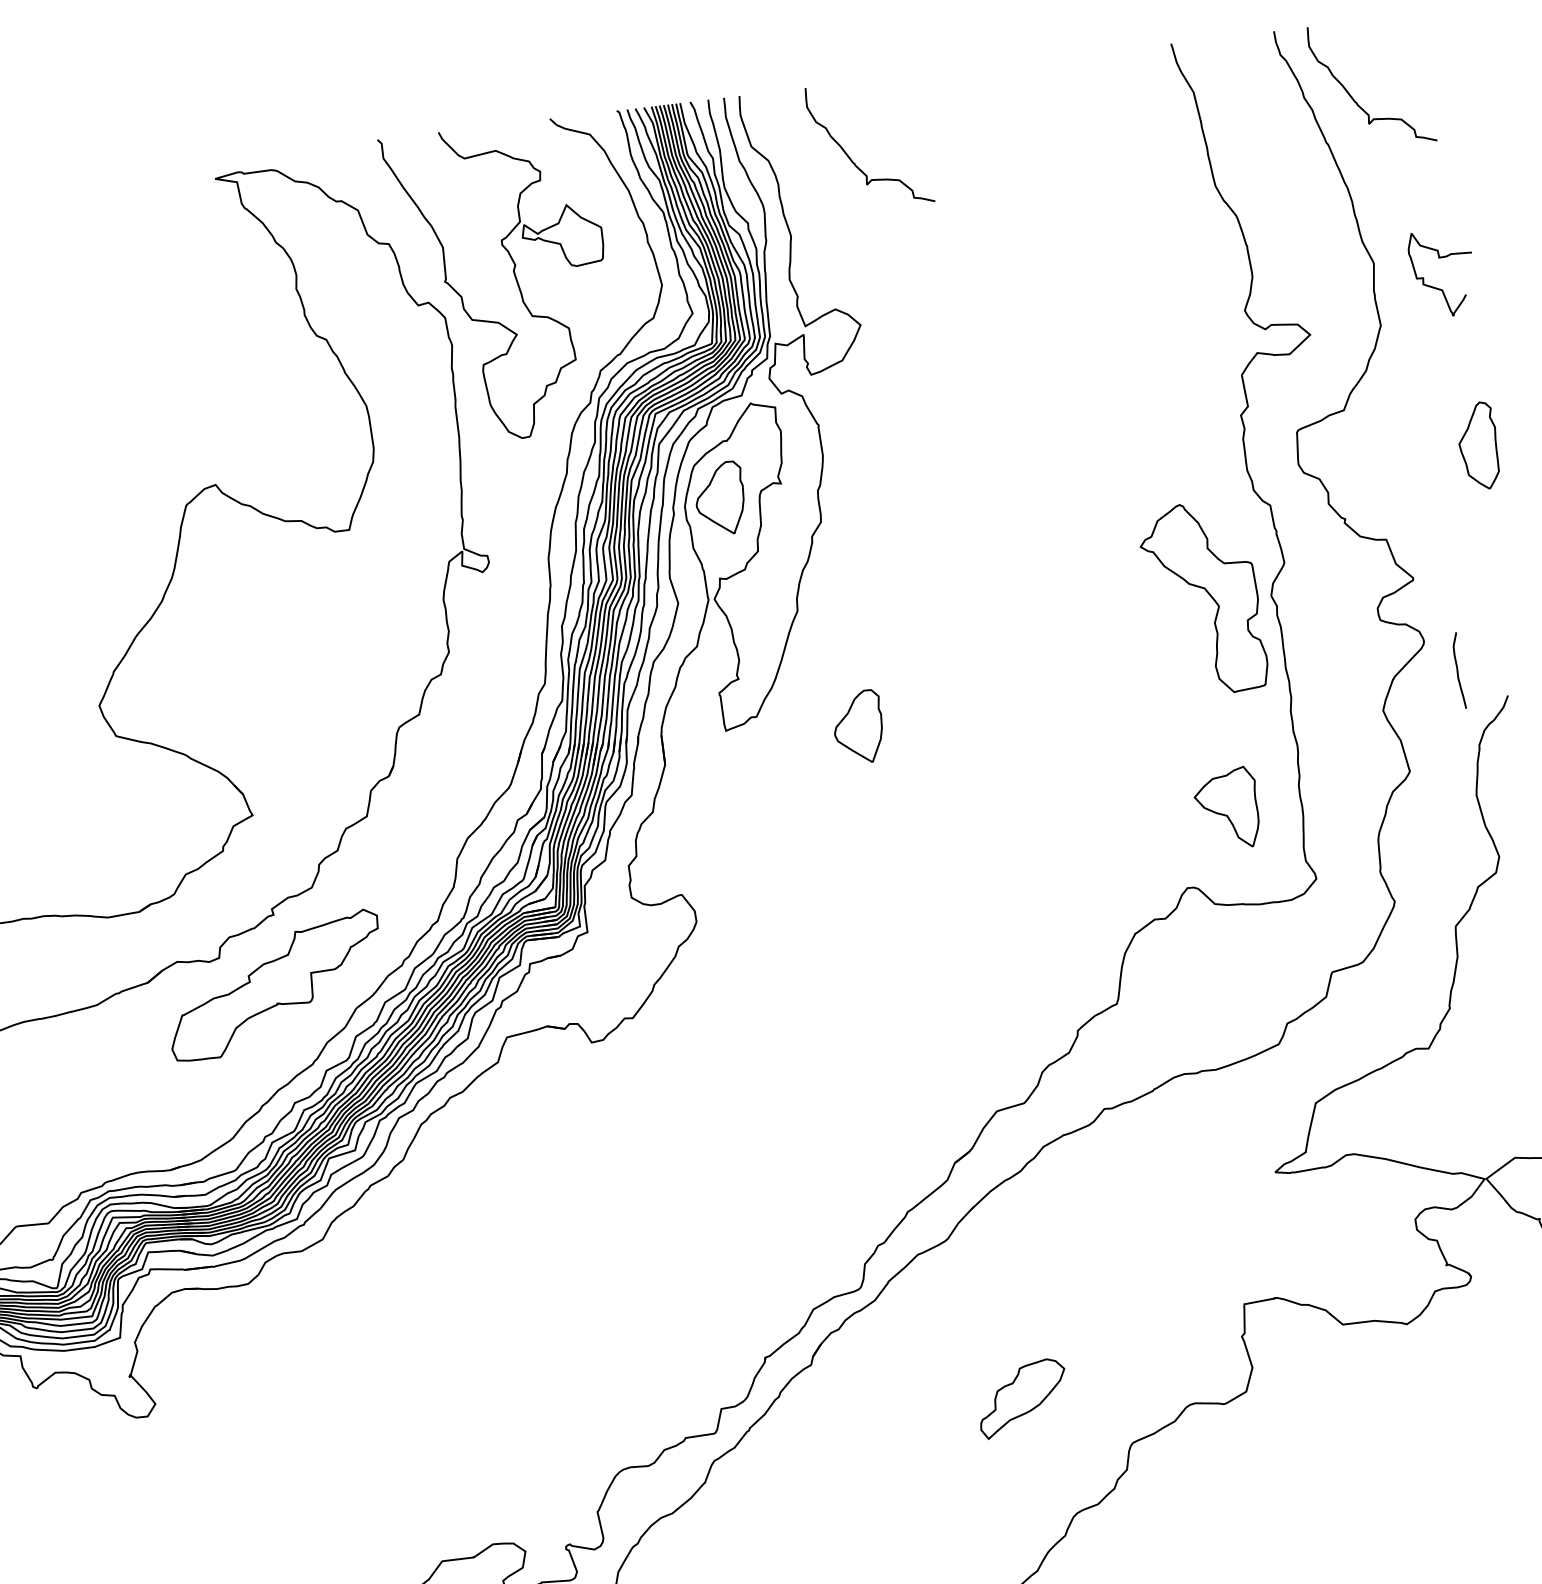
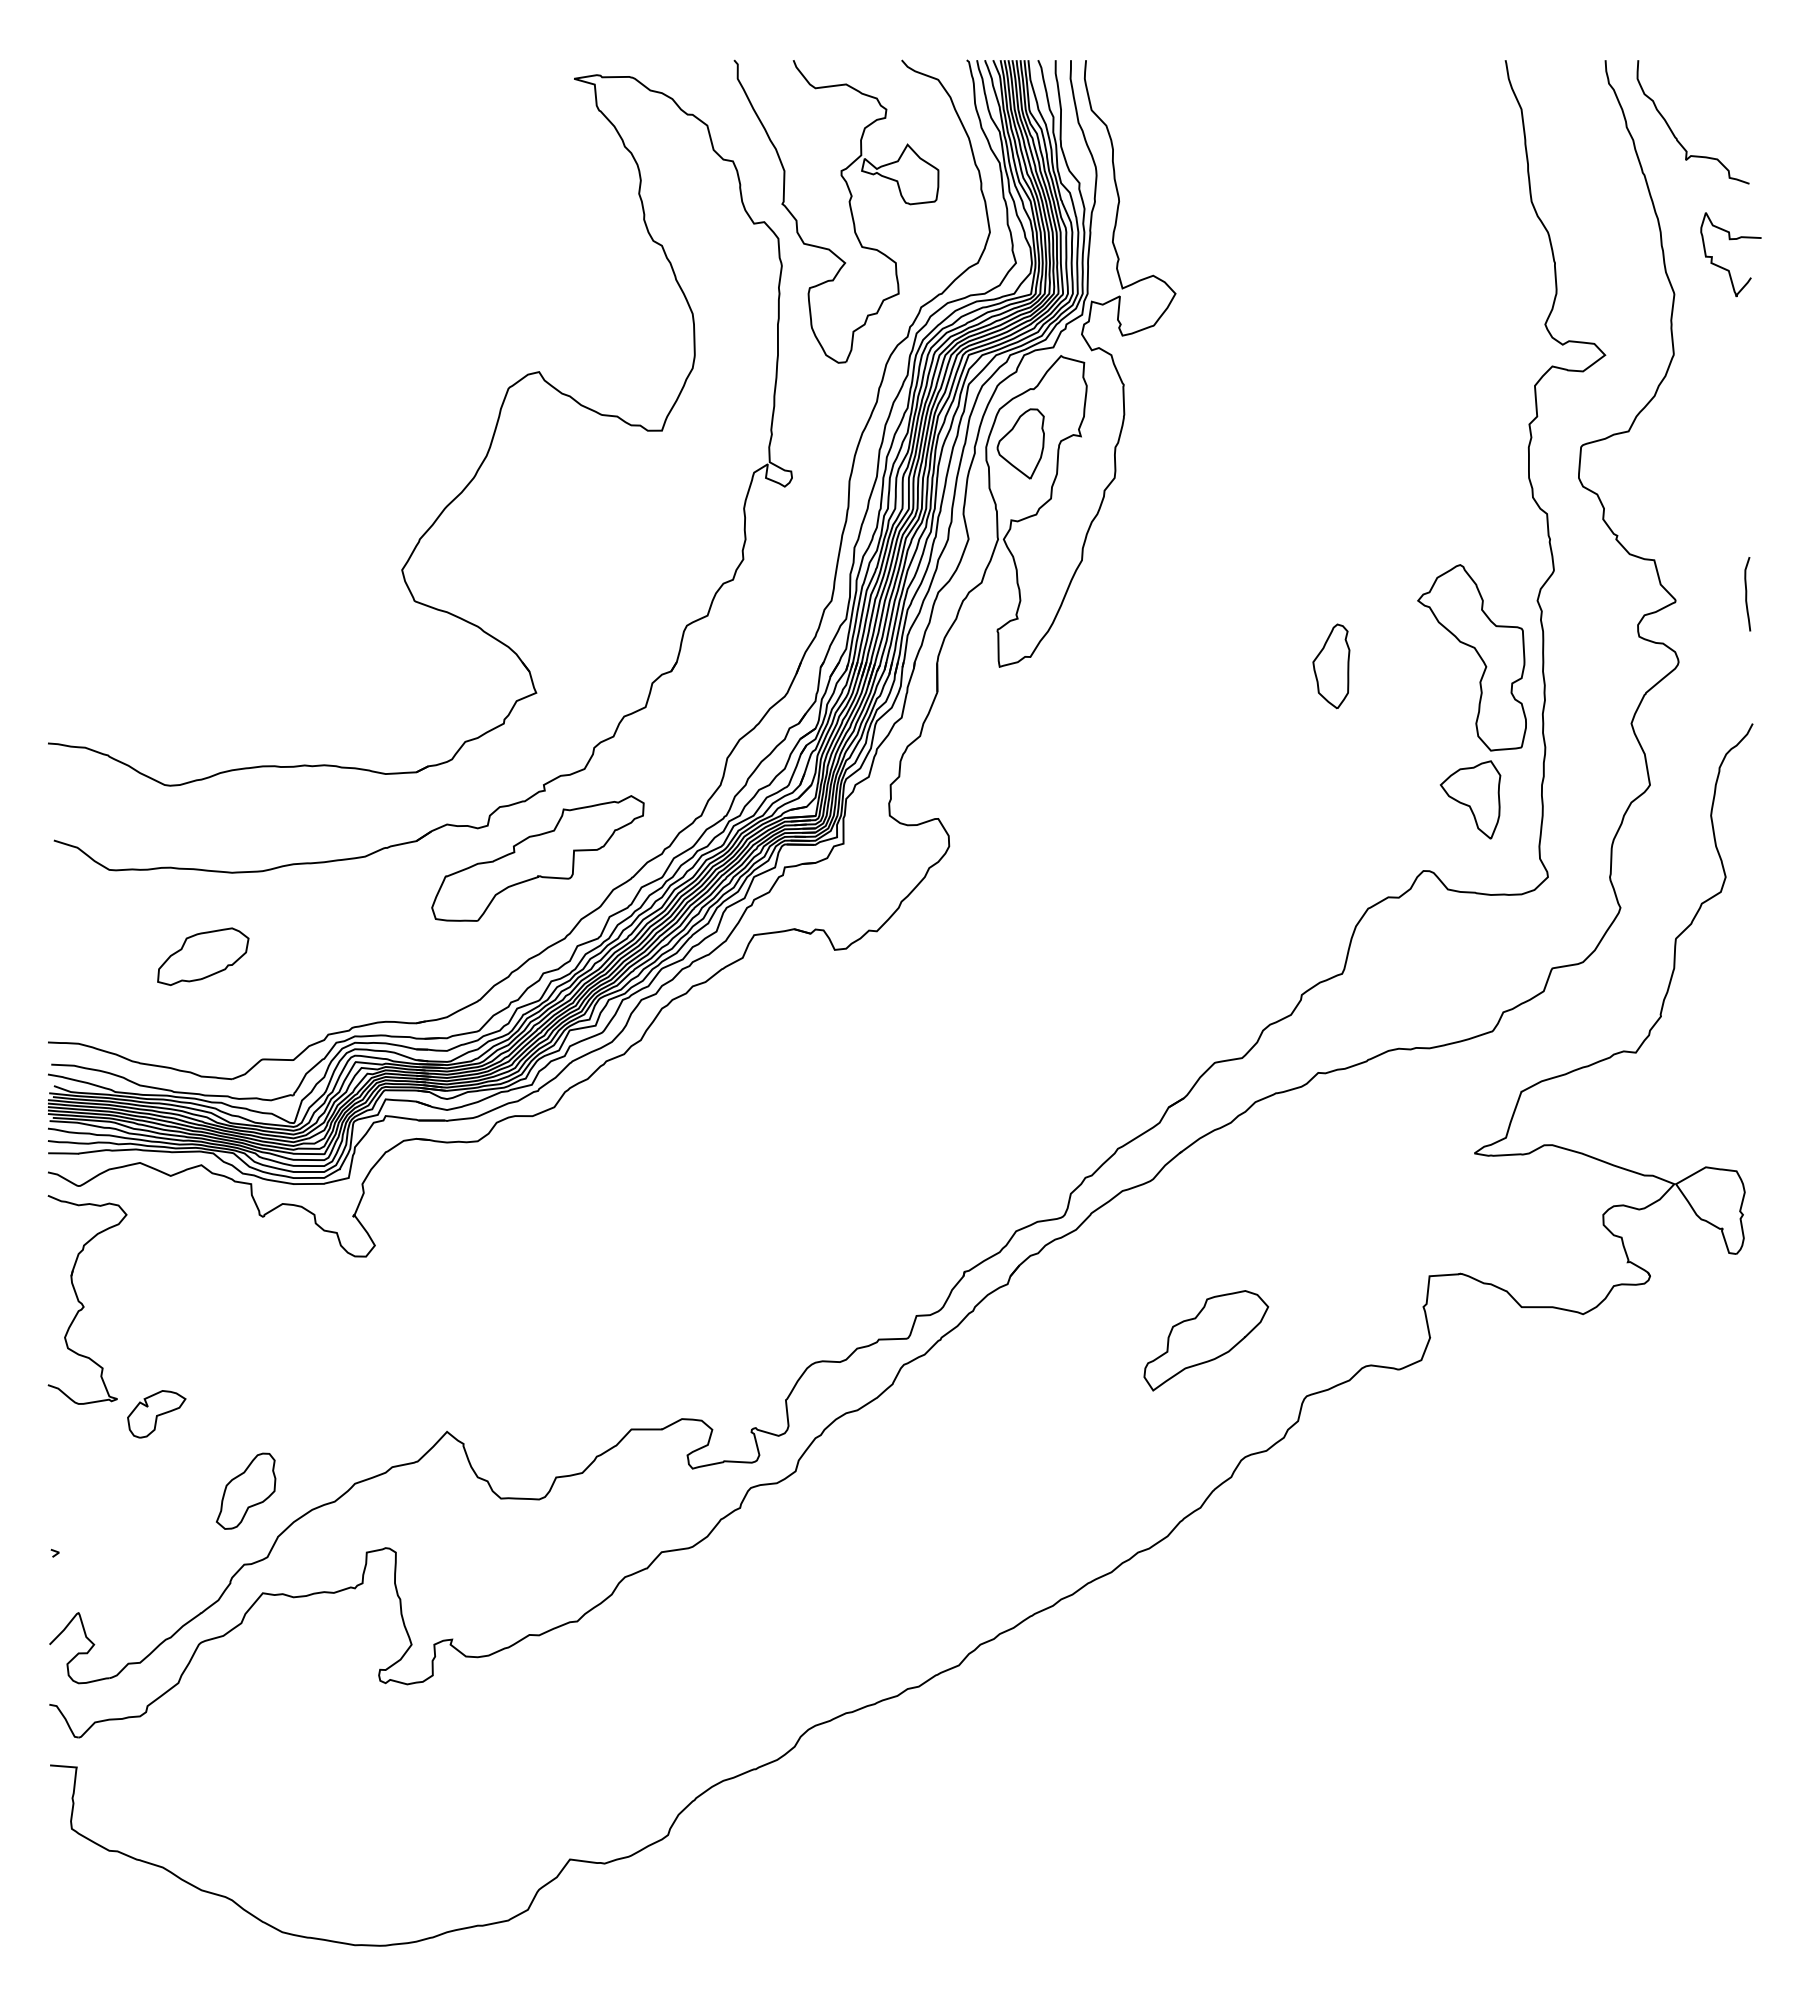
curve: (853, 160) -> (1187, 135), removed
curve: (1440, 258) -> (1730, 240), moved
part: (1478, 446) -> (1331, 666), moved
part: (1208, 594) -> (1477, 654), moved
curve: (1458, 671) -> (1747, 594), moved
part: (858, 727) -> (1126, 678), removed
part: (1022, 1398) -> (1206, 1340), size x1.43

